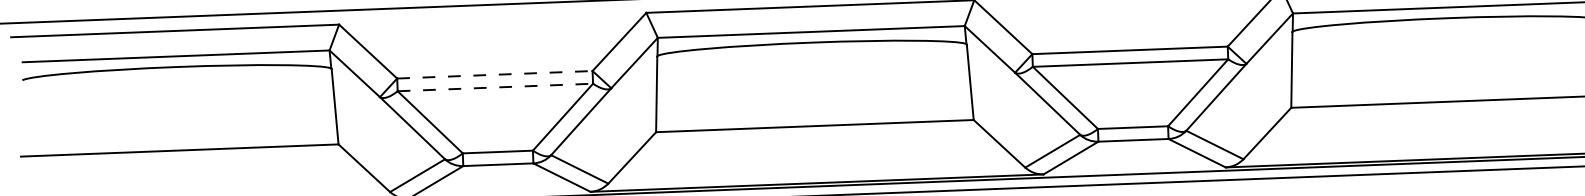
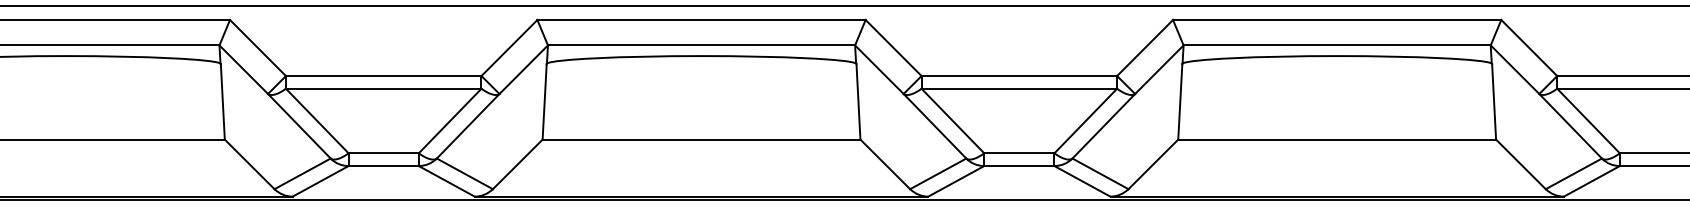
line: (494, 75) -> (383, 76), dashed -> solid
line: (495, 87) -> (383, 88), dashed -> solid

